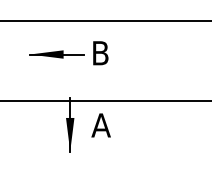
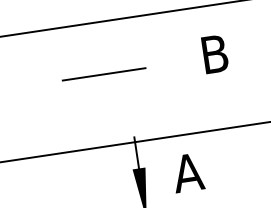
text: (100, 53) -> (214, 54), moved
fill: (46, 54) -> (88, 76), removed

